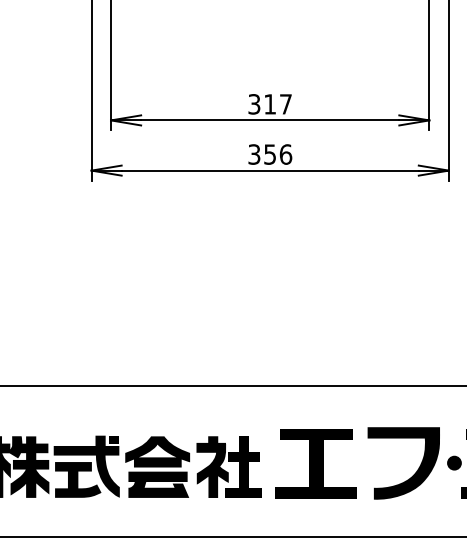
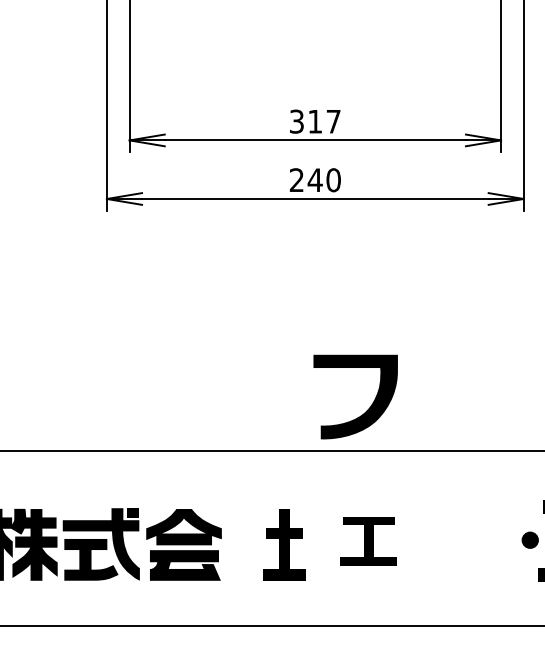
text: (270, 154) -> (315, 180), 356 -> 240
part: (315, 463) -> (368, 540), size x0.6
fill: (212, 466) -> (248, 544), removed
part: (416, 470) -> (370, 405), moved

